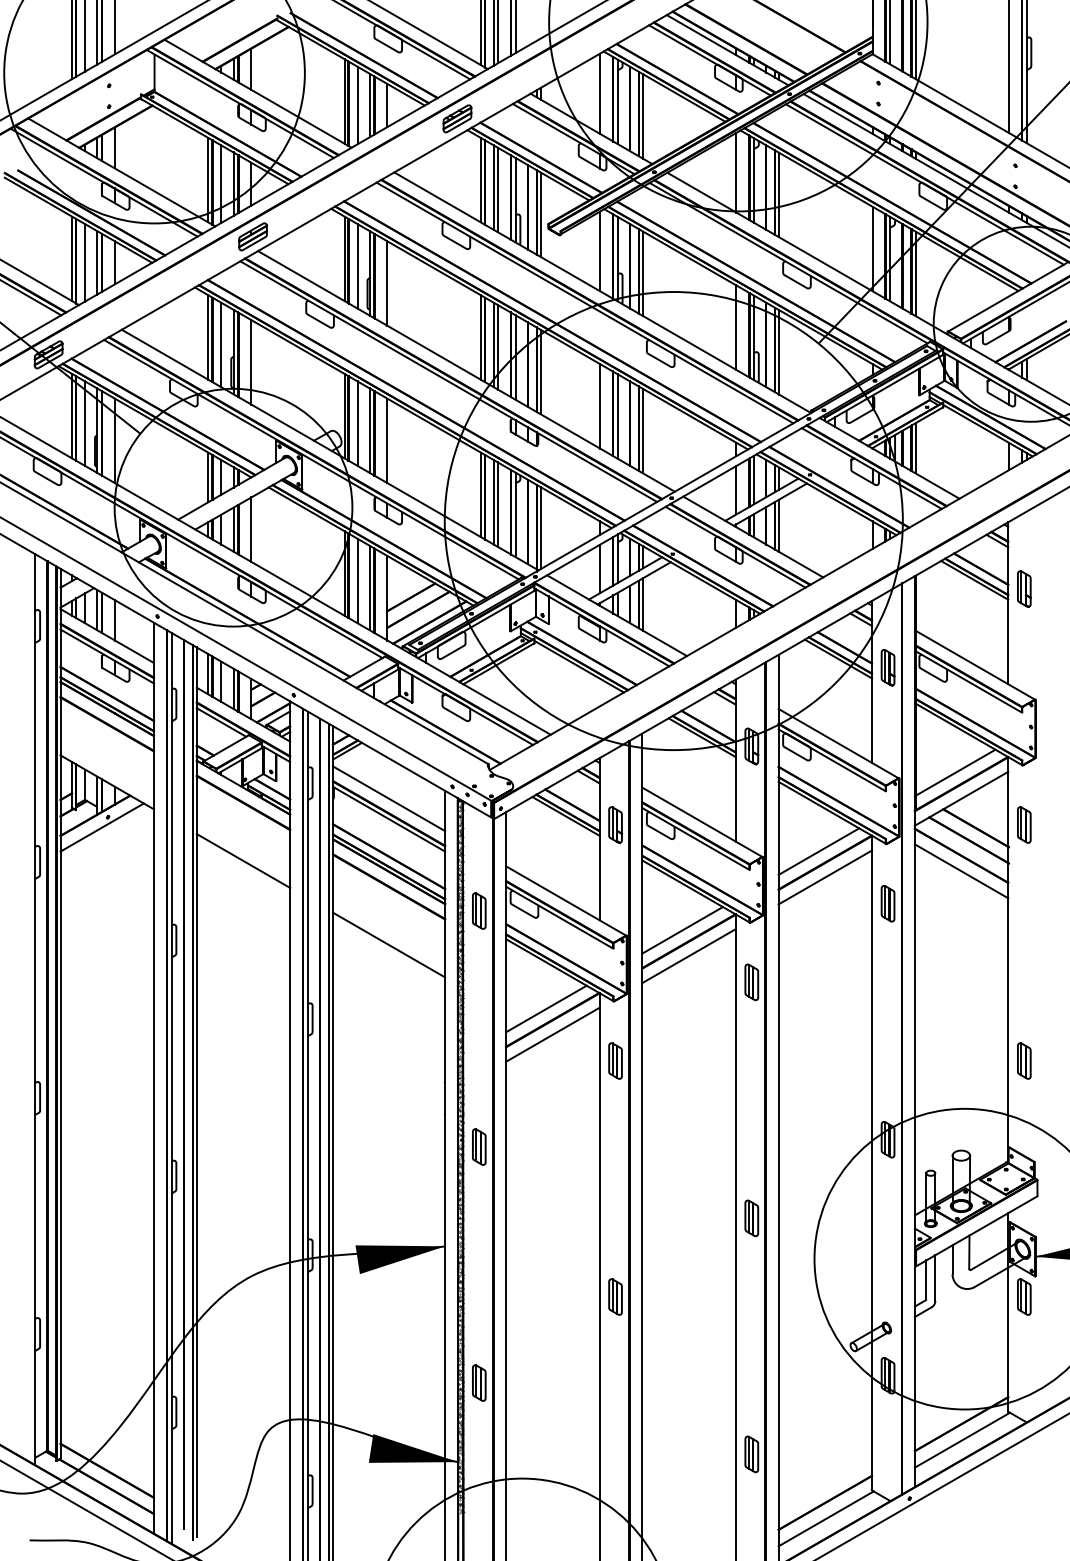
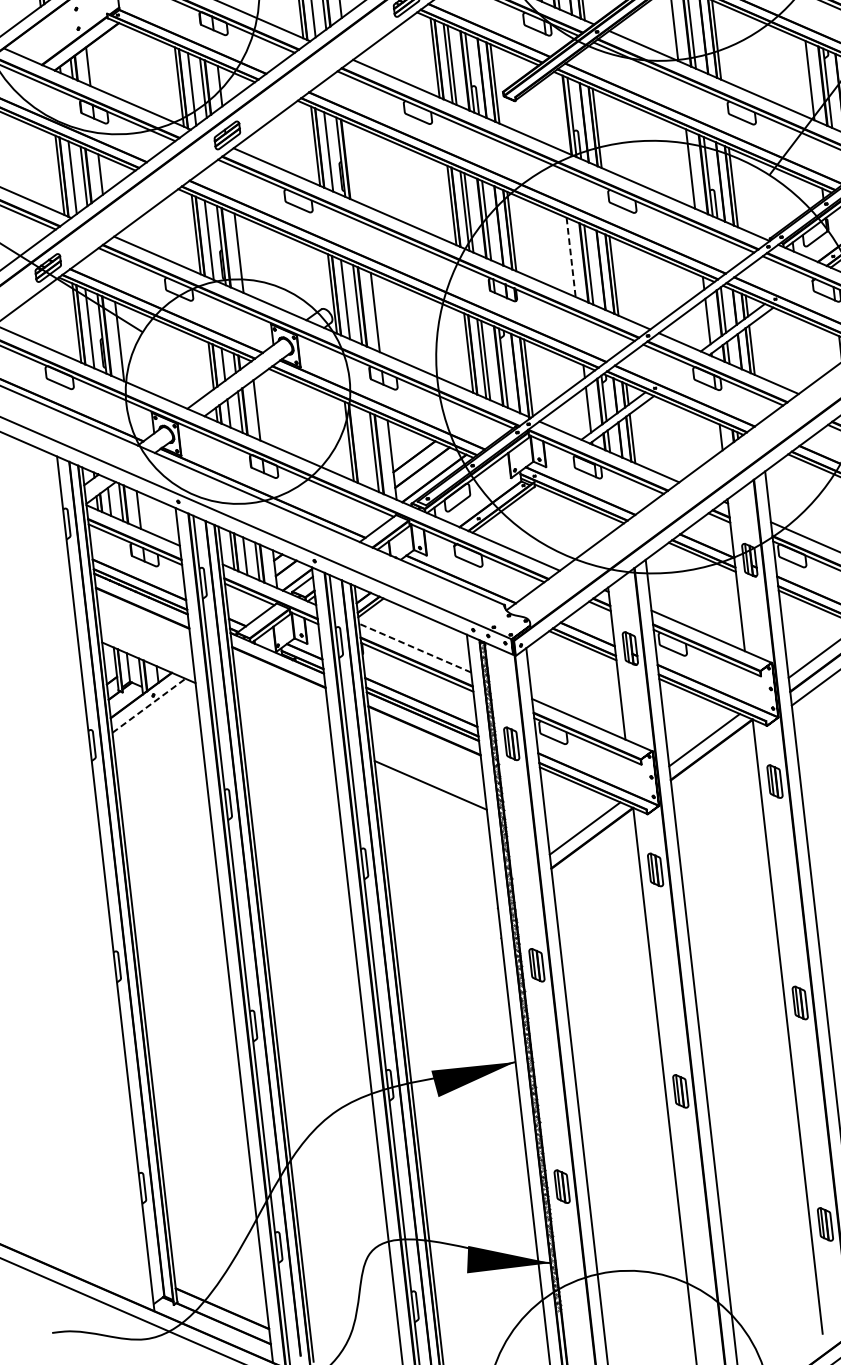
line: (600, 251) -> (554, 112), removed
line: (387, 283) -> (358, 164), removed
line: (600, 406) -> (571, 257), solid -> dashed
line: (357, 580) -> (362, 446), removed
line: (389, 798) -> (415, 647), solid -> dashed
line: (102, 827) -> (149, 705), solid -> dashed
line: (243, 860) -> (285, 721), removed
line: (688, 956) -> (712, 764), removed
line: (552, 1034) -> (593, 851), removed

